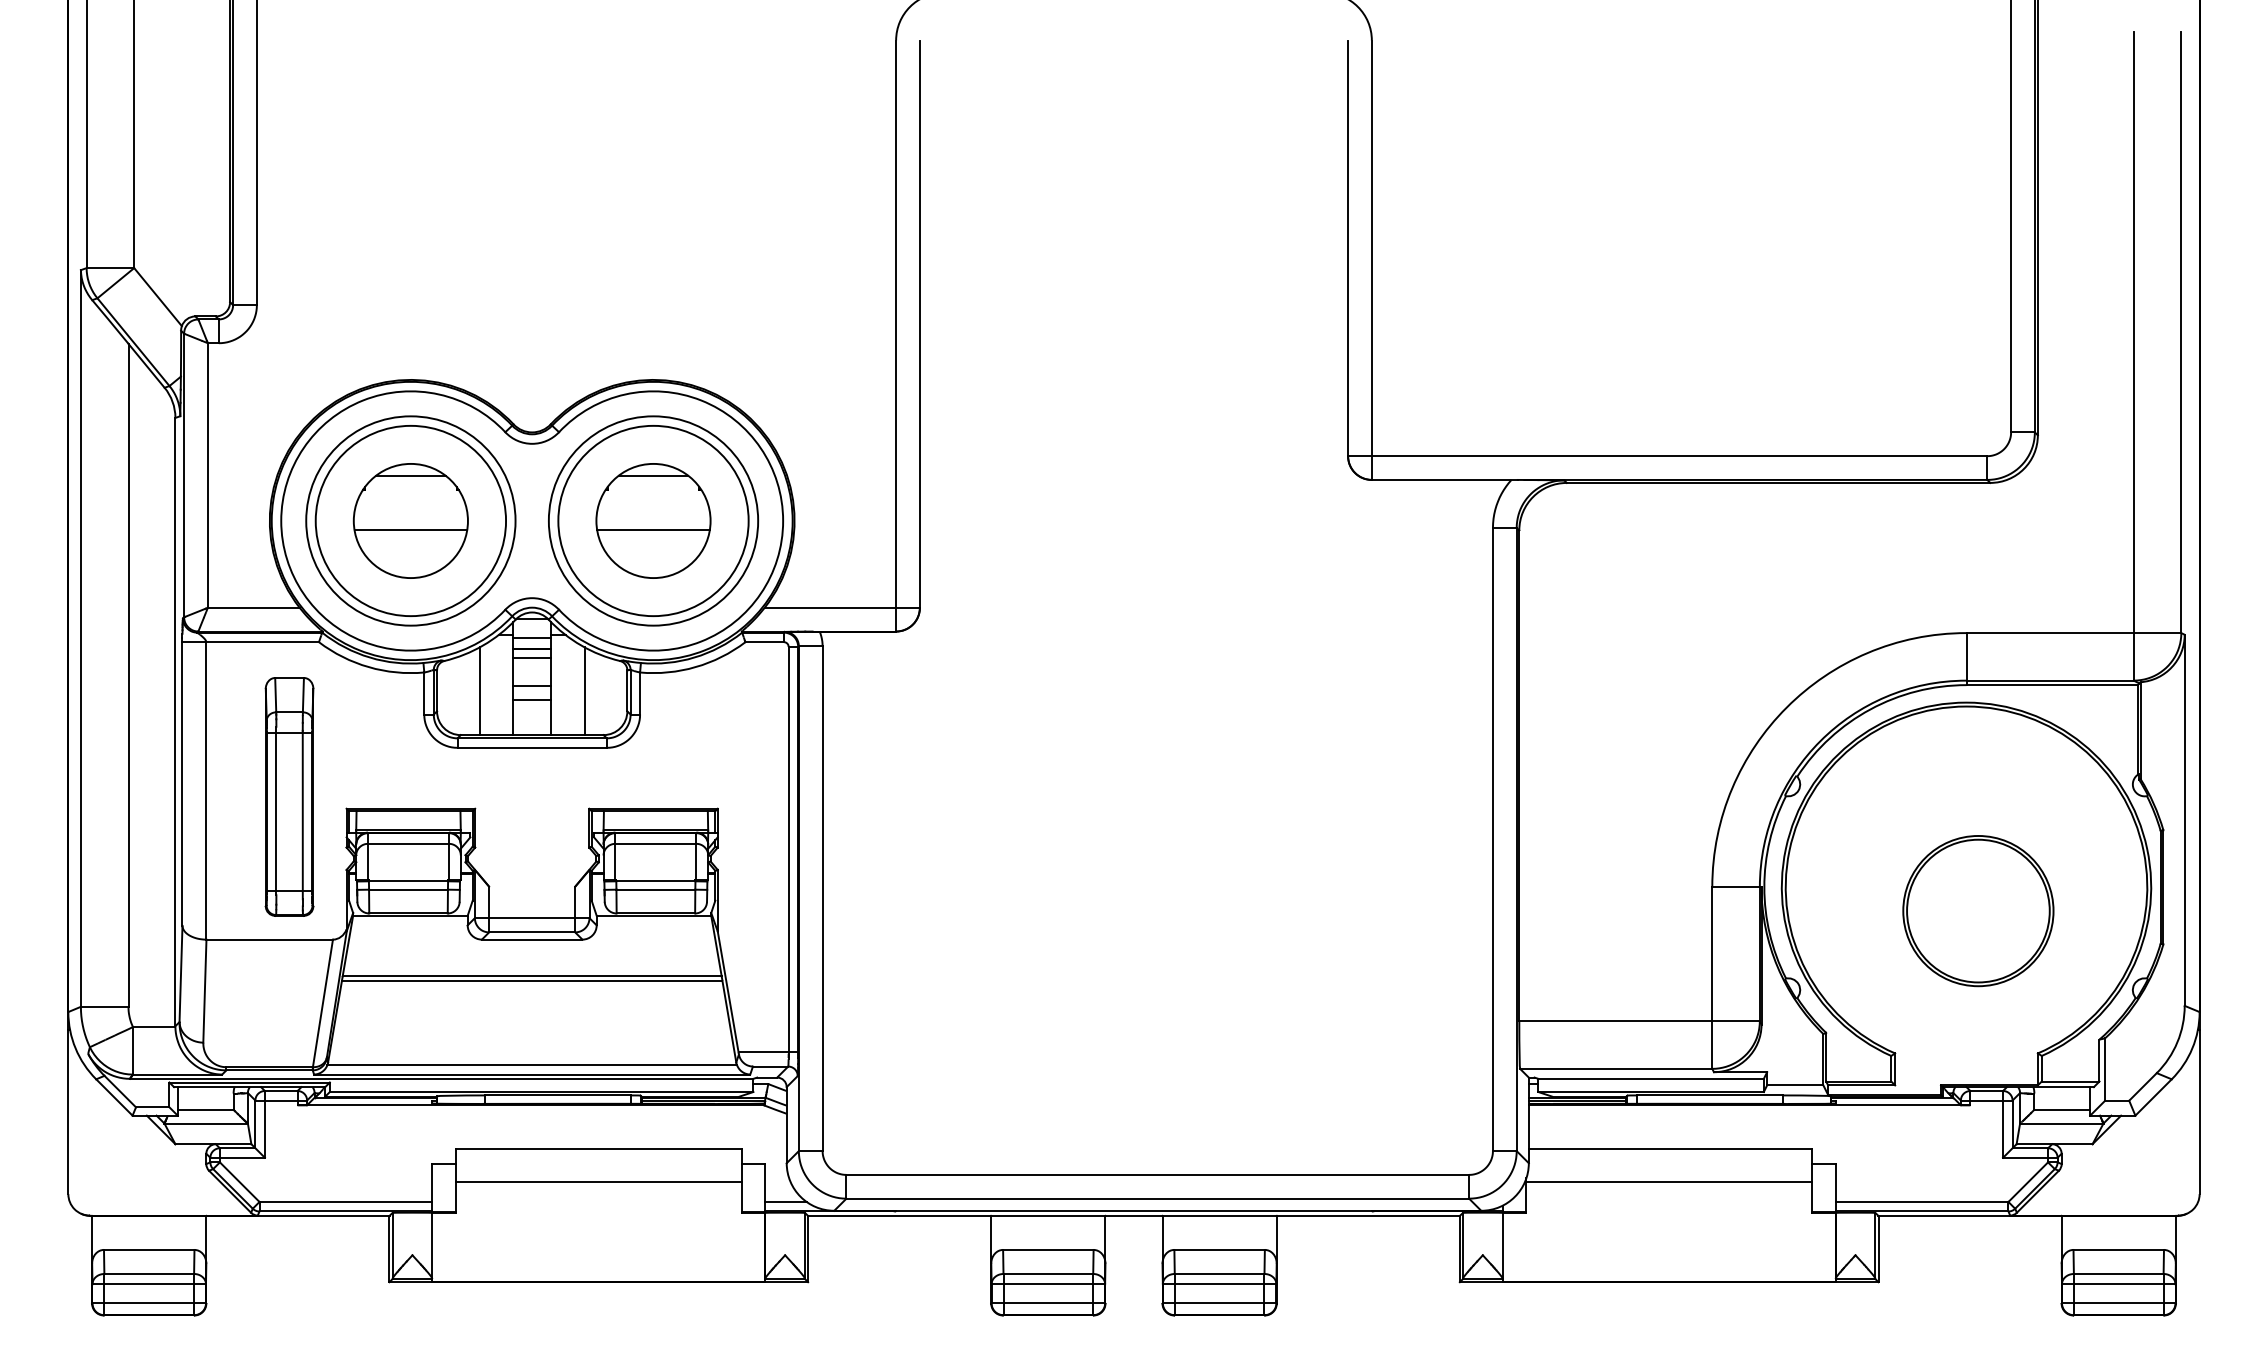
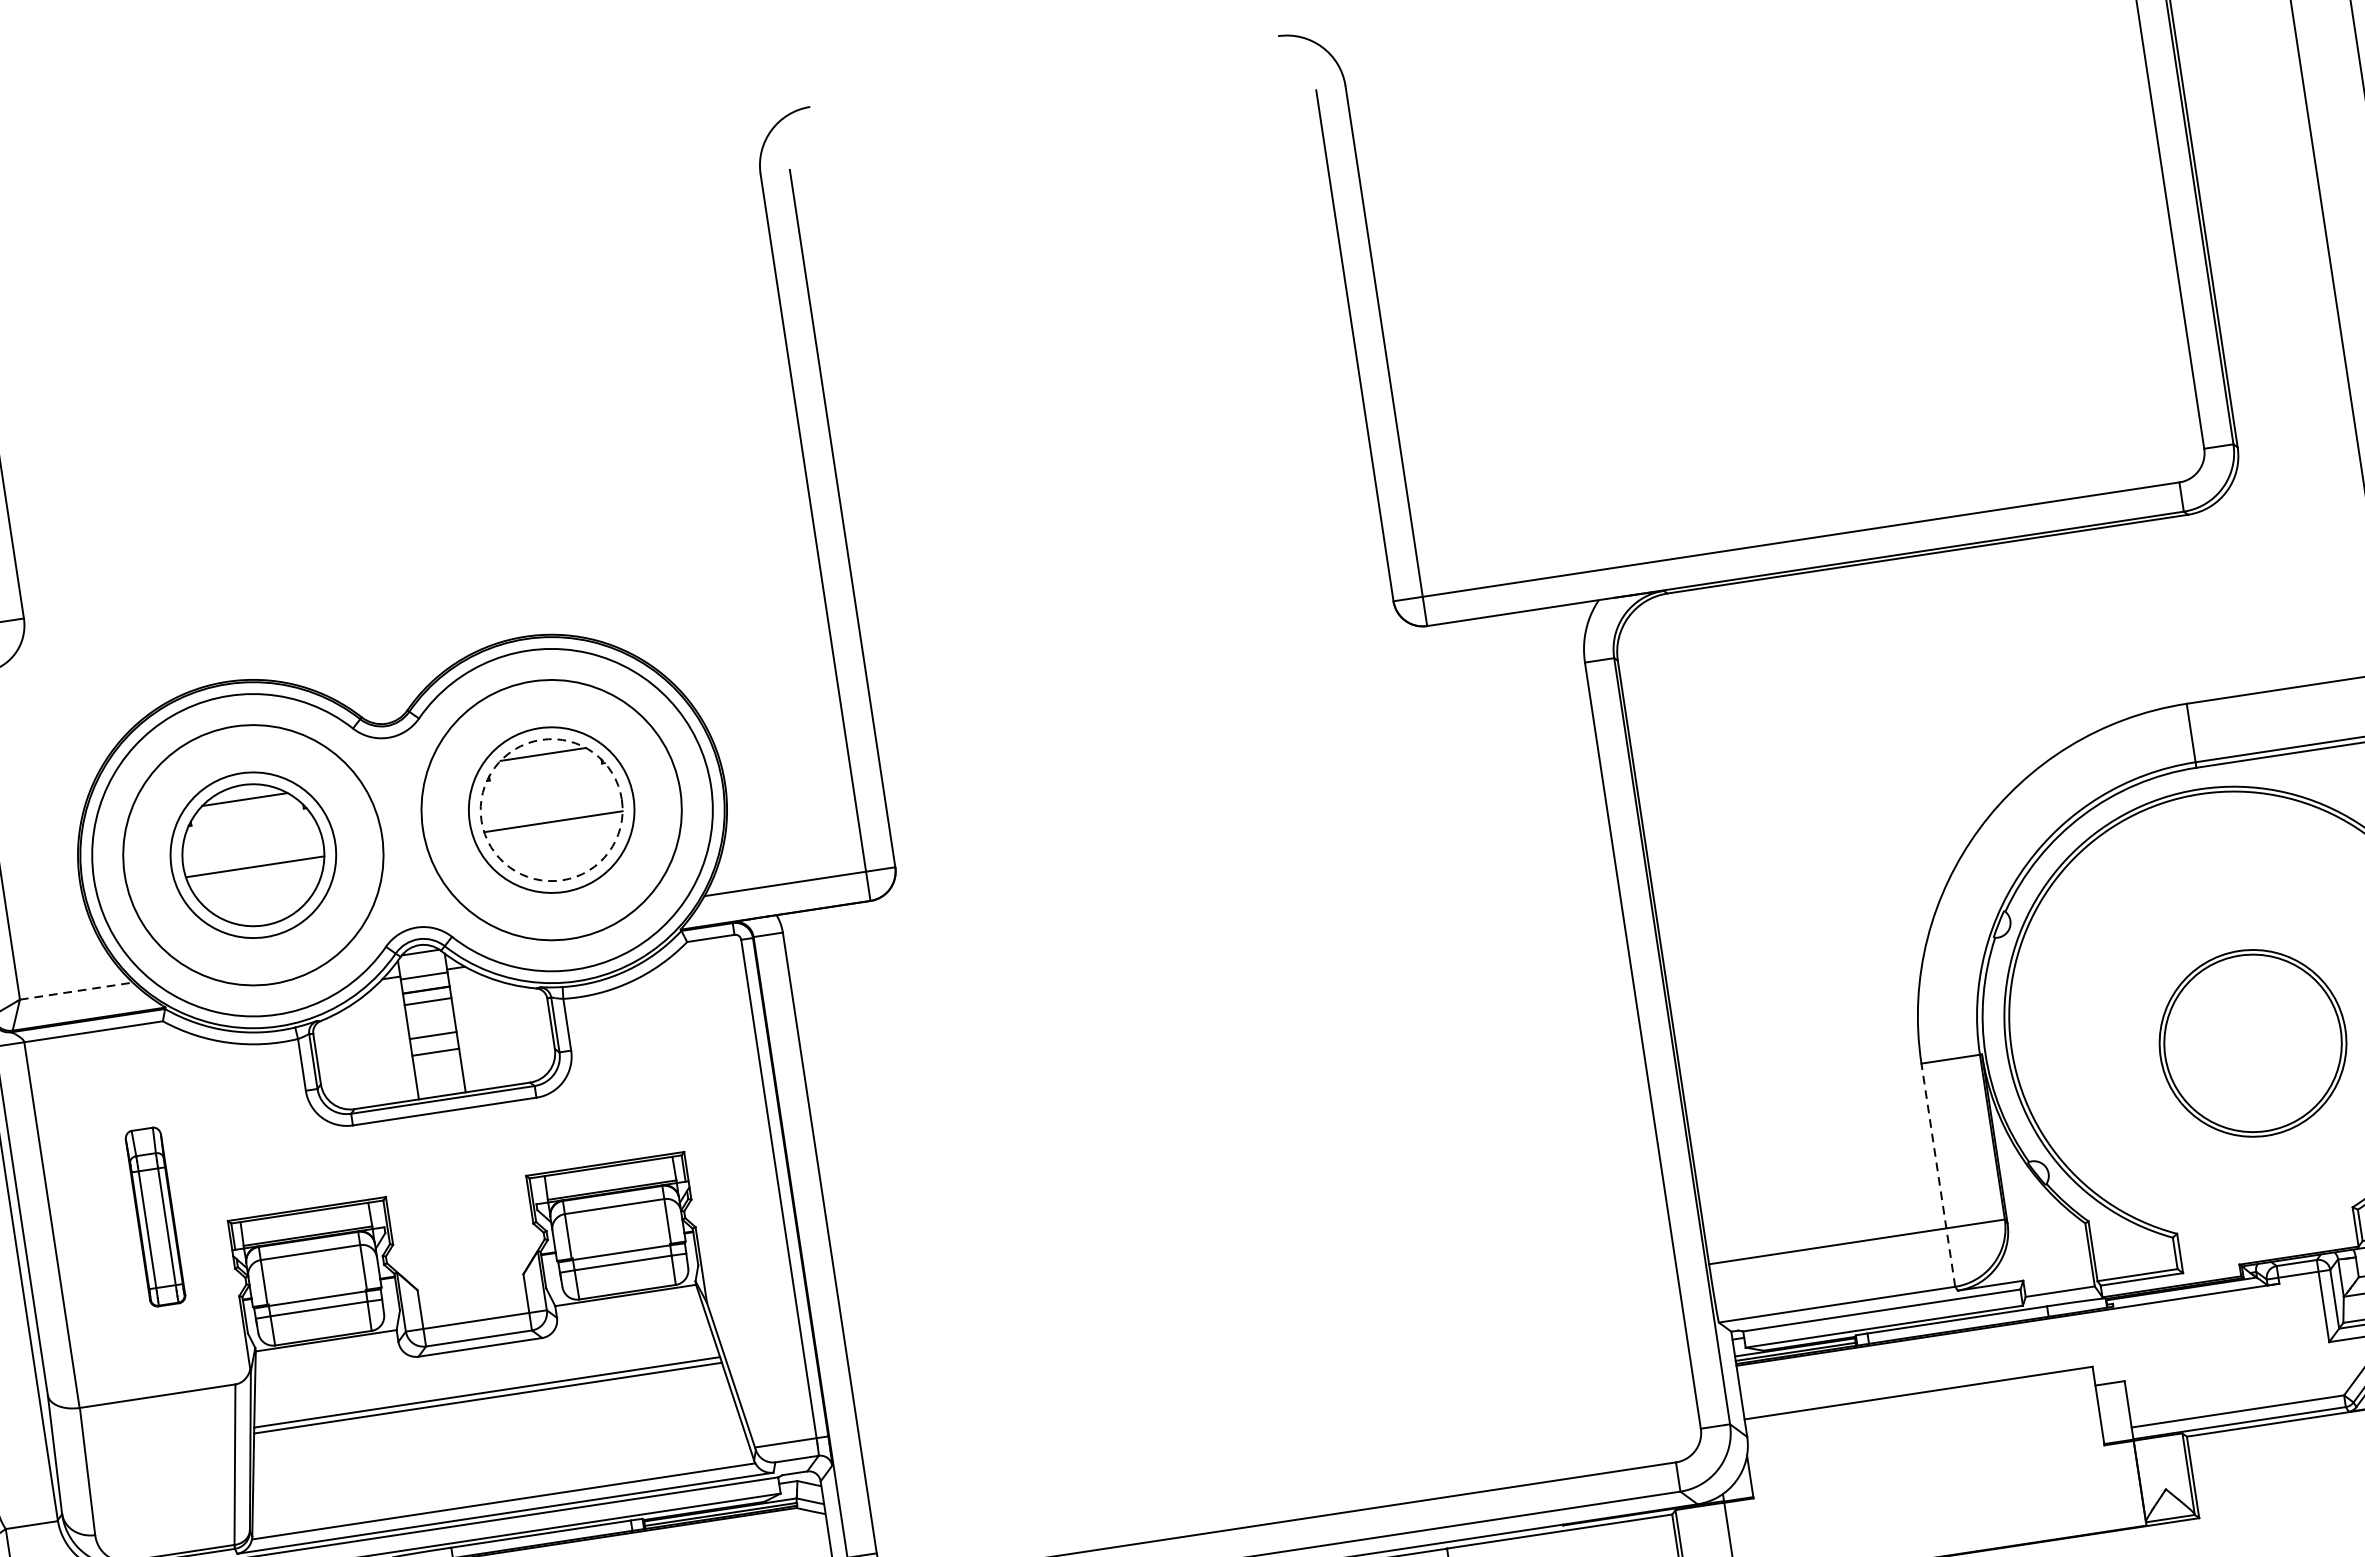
circle: (410, 520) -> (252, 854), size x0.7
circle: (653, 520) -> (551, 809), size x0.7
circle: (653, 520) -> (551, 809), solid -> dashed
line: (253, 607) -> (75, 990), solid -> dashed
line: (479, 691) -> (369, 1052), removed
line: (584, 691) -> (498, 1032), removed
part: (289, 796) -> (155, 1216), size x0.6
line: (1712, 978) -> (1938, 1175), solid -> dashed
line: (1668, 1182) -> (1922, 1434), removed

